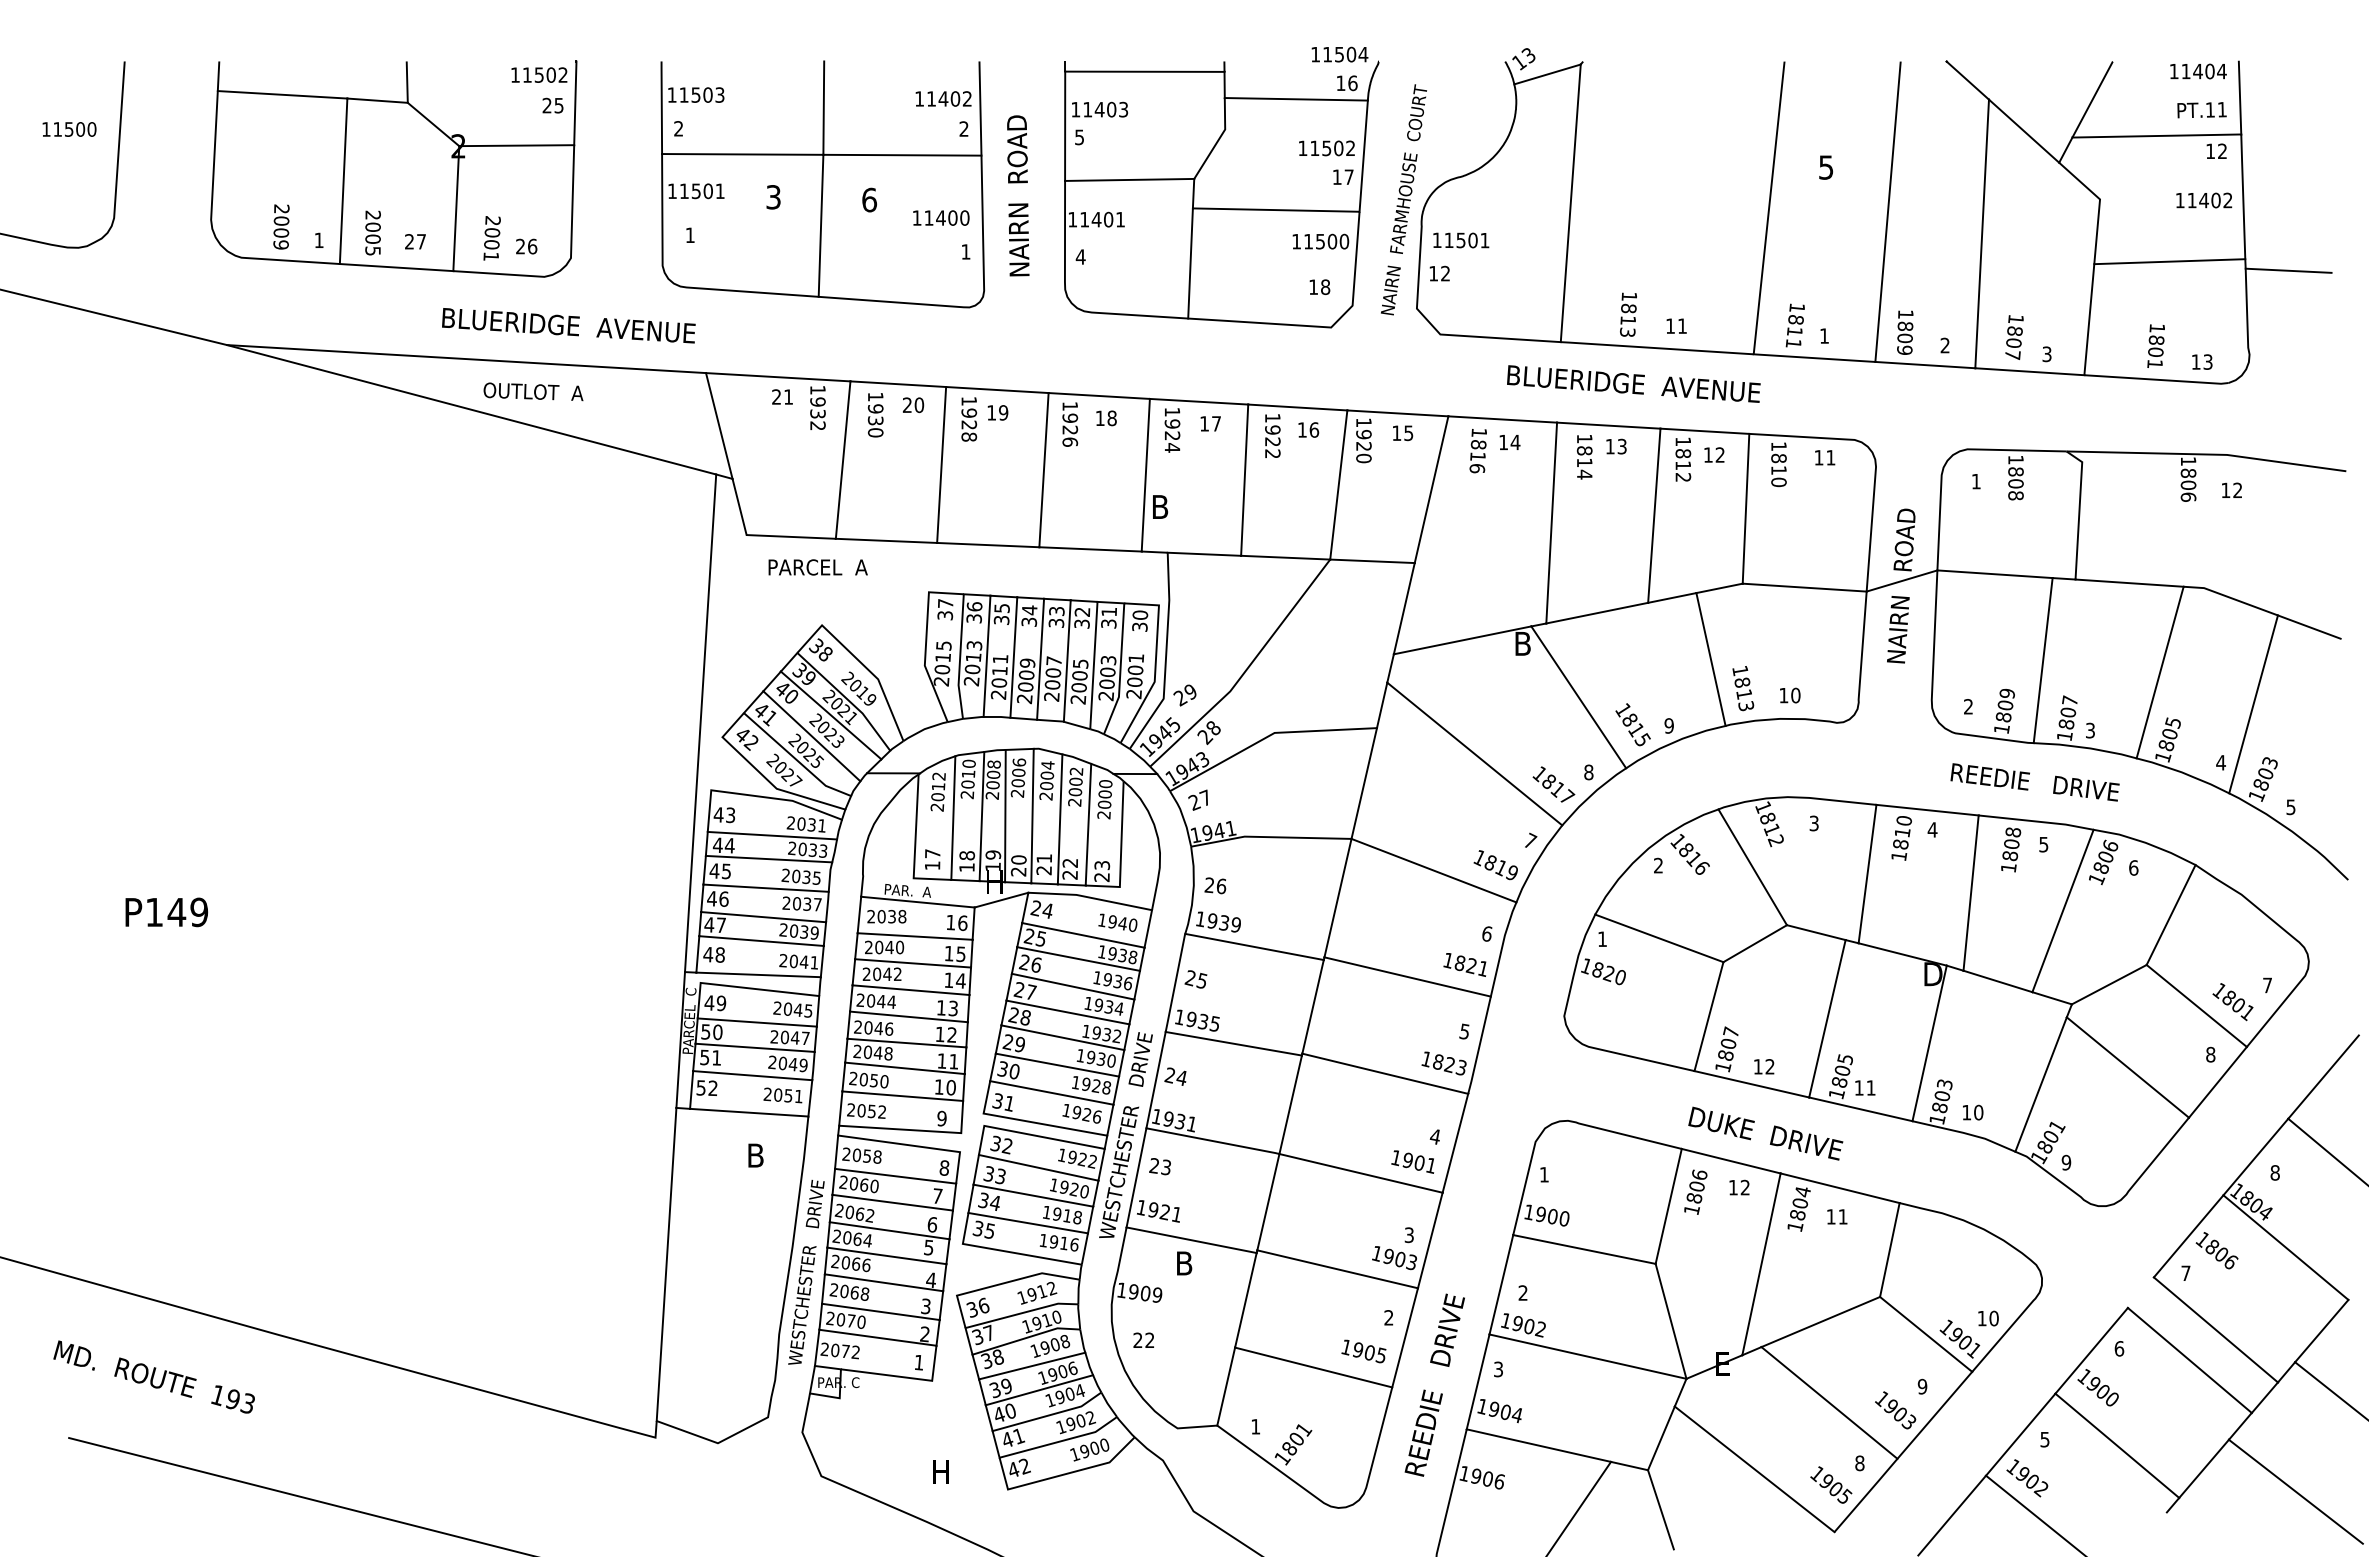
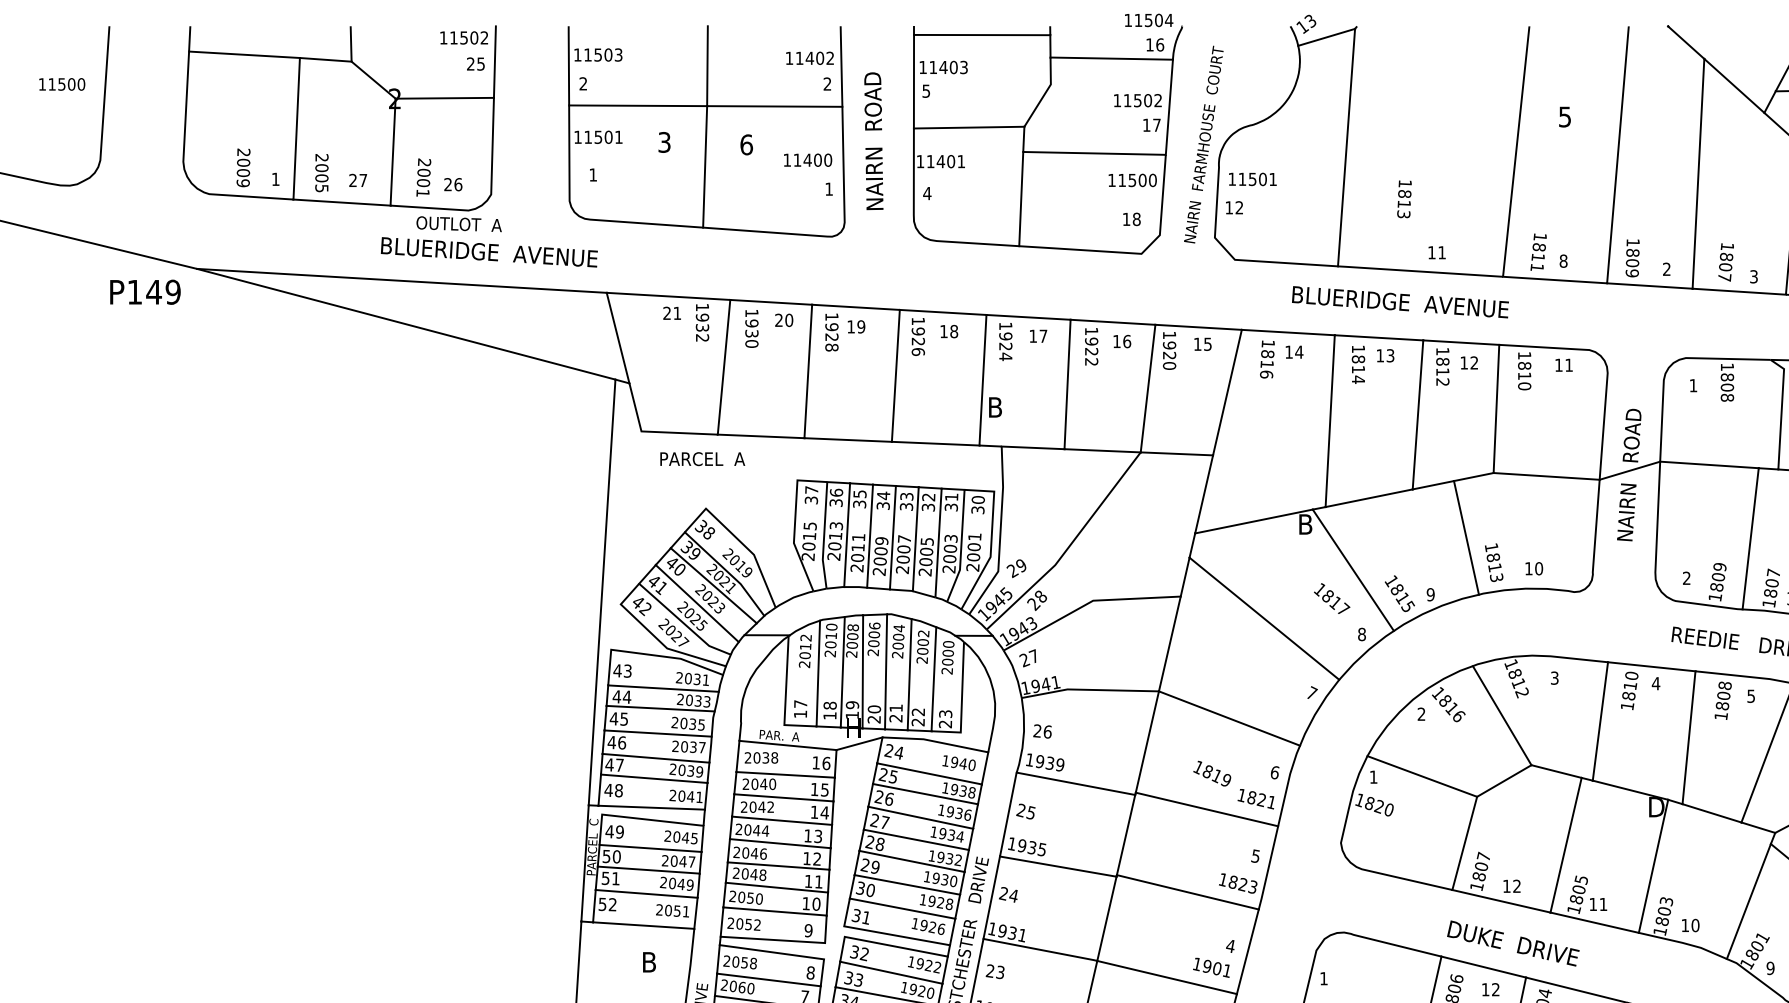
text: (1628, 314) -> (1404, 199), moved
text: (1824, 335) -> (1563, 260), 1 -> 8
text: (533, 391) -> (459, 223), moved
text: (1553, 784) -> (1331, 598), moved
text: (1495, 865) -> (1211, 774), moved
text: (166, 912) -> (145, 292), moved

